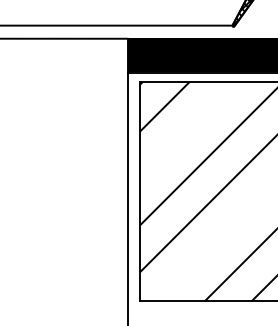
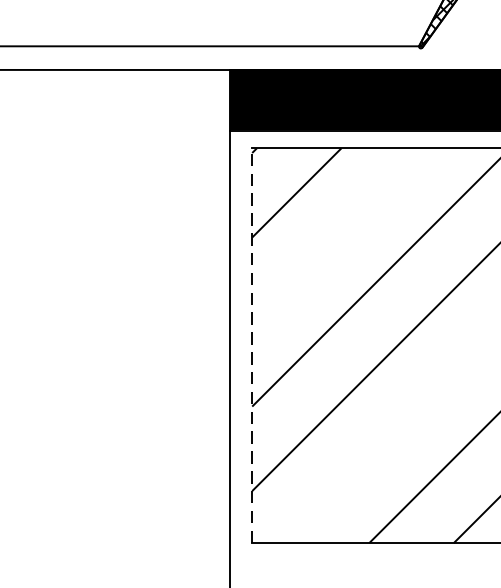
line: (139, 191) -> (251, 345), solid -> dashed

